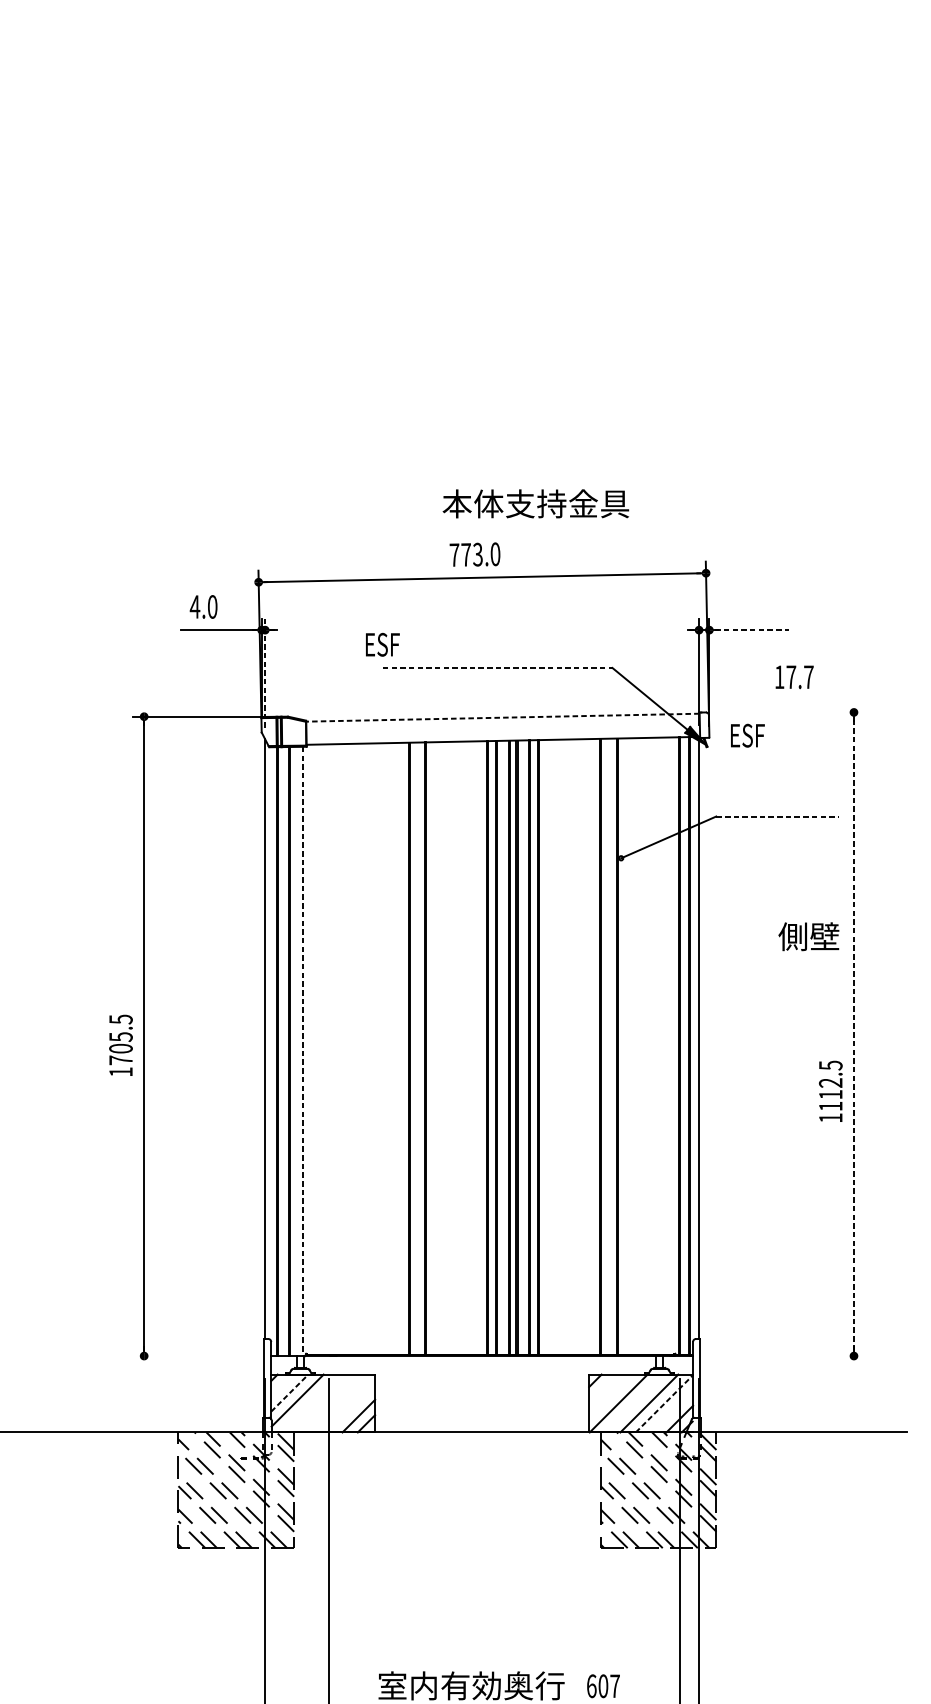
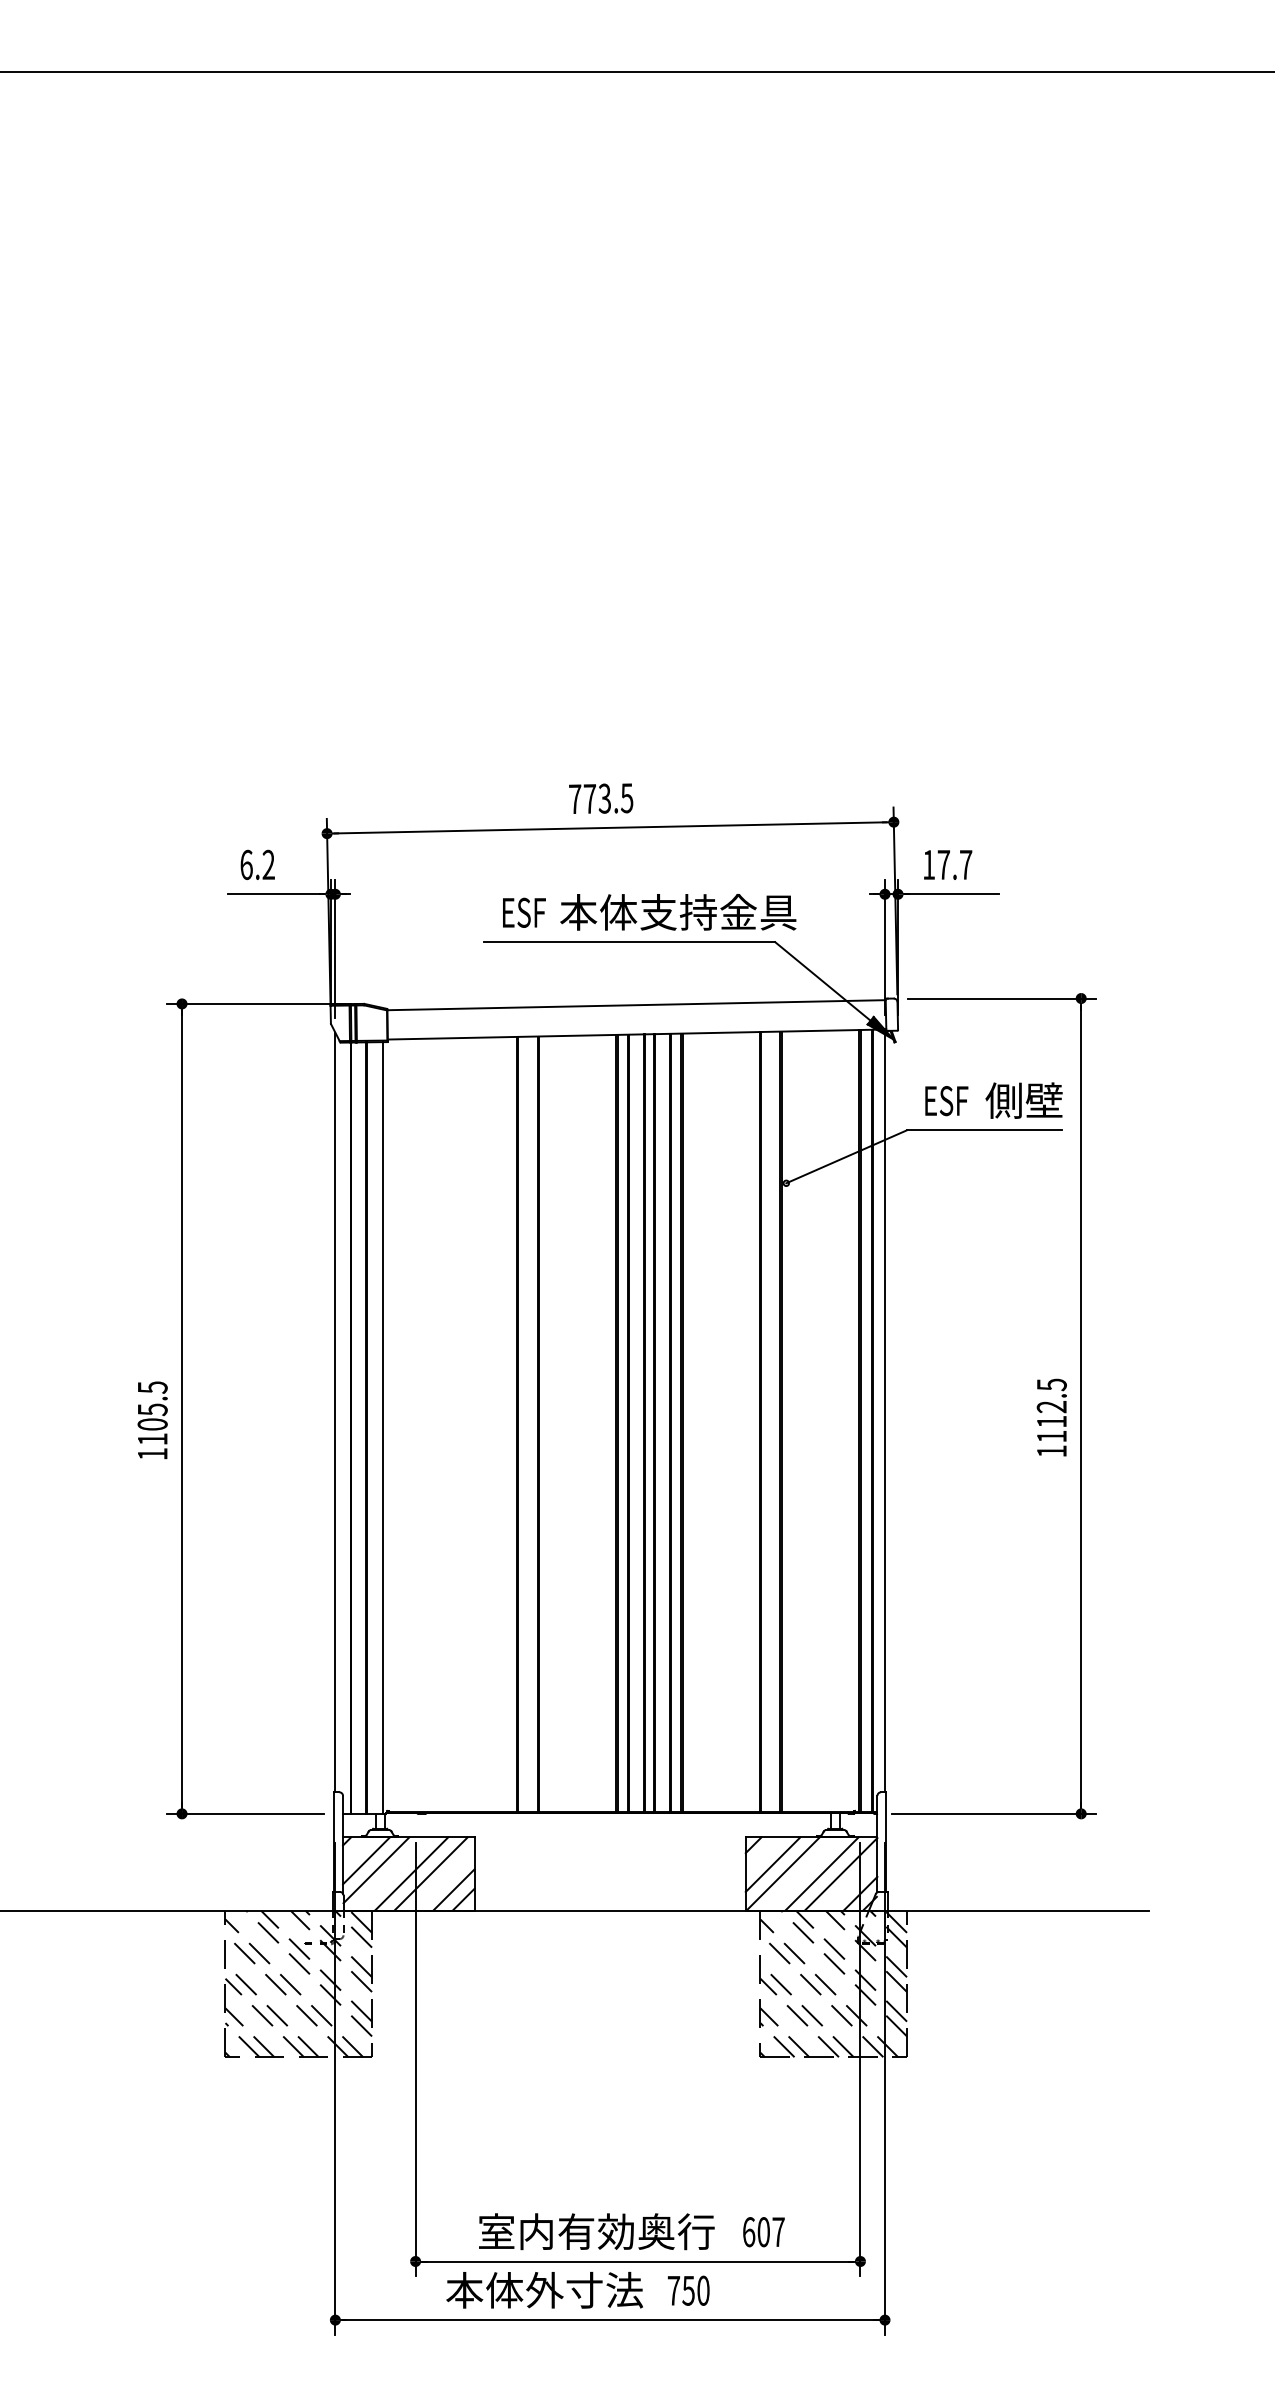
text: (536, 504) -> (678, 912), moved
text: (495, 554) -> (626, 798), 773.0 -> 773.5
text: (202, 606) -> (256, 864), 4.0 -> 6.2
line: (752, 630) -> (952, 894), dashed -> solid
text: (382, 644) -> (524, 912), moved
line: (498, 668) -> (630, 942), dashed -> solid
line: (265, 672) -> (335, 948), dashed -> solid
text: (794, 676) -> (948, 864), moved
line: (791, 712) -> (1001, 998), added
line: (502, 717) -> (636, 1005), dashed -> solid
text: (747, 736) -> (946, 1101), moved
line: (777, 816) -> (984, 1130), dashed -> solid
text: (808, 936) -> (1023, 1100), moved
line: (854, 1033) -> (1081, 1405), dashed -> solid
line: (302, 1051) -> (382, 1428), dashed -> solid
text: (120, 1060) -> (152, 1439), 1705.5 -> 1105.5
text: (830, 1091) -> (1051, 1417), moved
line: (194, 1355) -> (245, 1813), added
line: (784, 1355) -> (993, 1813), added
line: (289, 1392) -> (366, 1860), dashed -> solid
line: (610, 1396) -> (772, 1864), added
line: (325, 1403) -> (411, 1873), added
line: (340, 1403) -> (430, 1873), added
line: (664, 1403) -> (841, 1874), dashed -> solid

